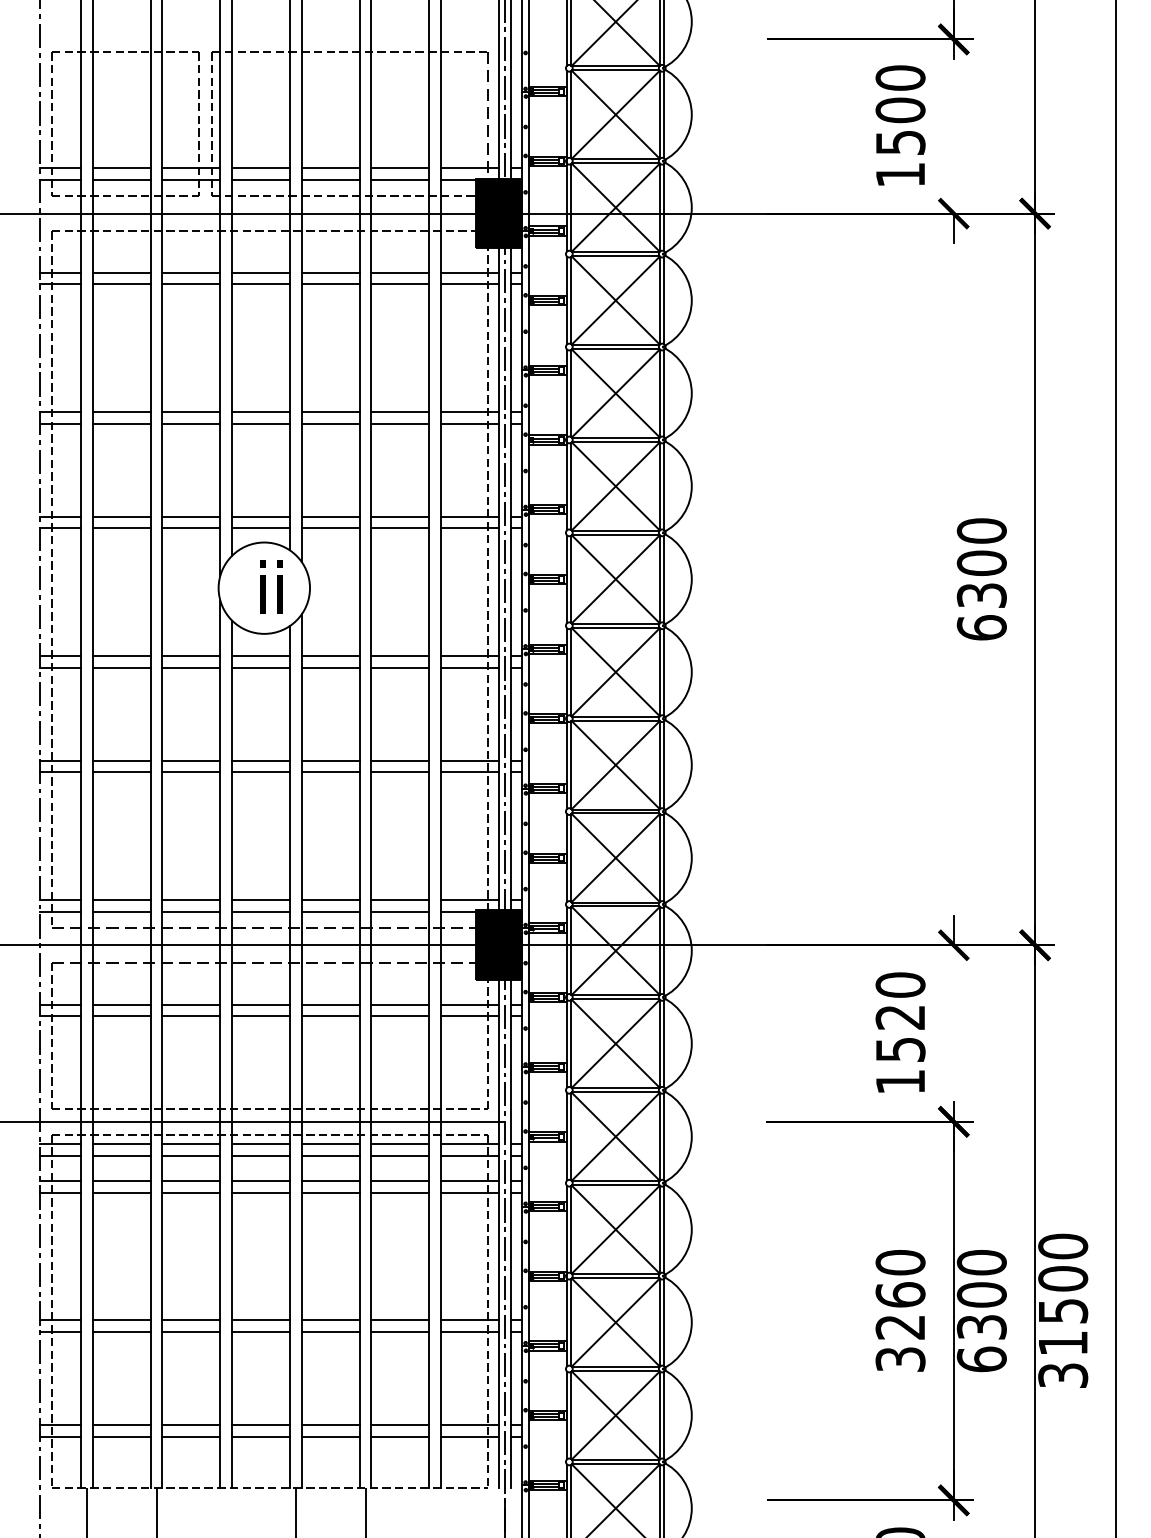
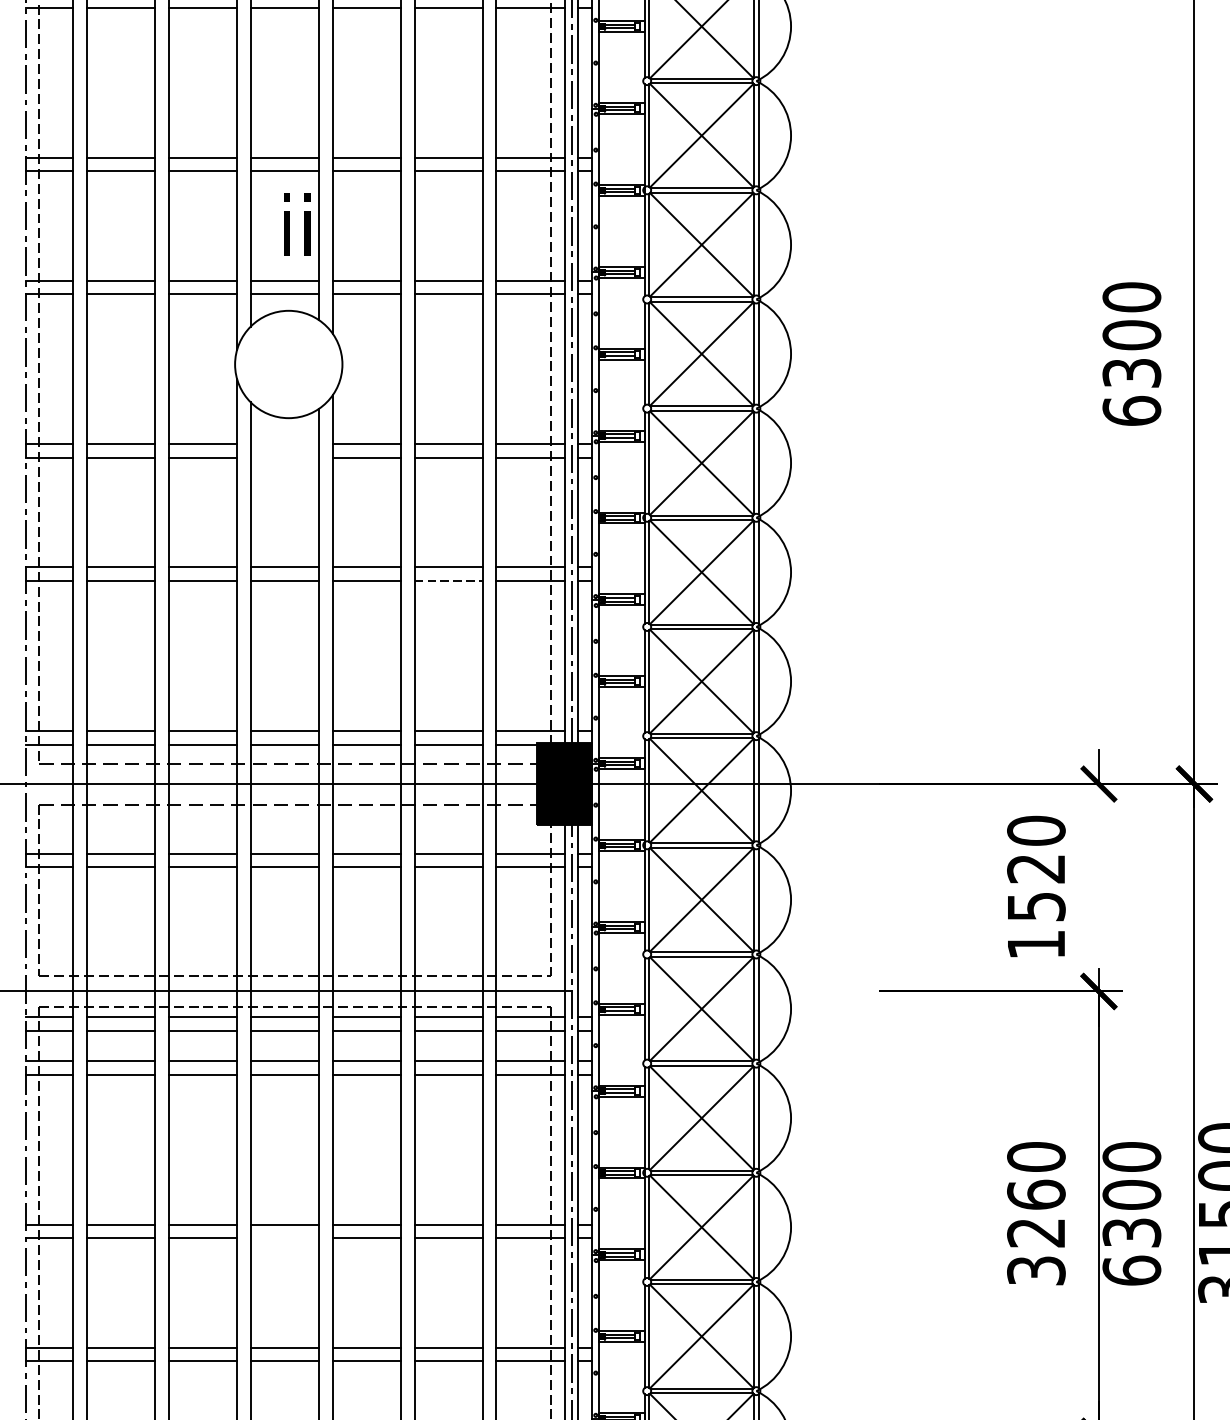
text: (271, 586) -> (297, 223), moved
line: (261, 656) -> (285, 444), removed
line: (261, 667) -> (285, 457), removed
line: (400, 772) -> (448, 581), solid -> dashed
line: (261, 1332) -> (285, 1239), removed

